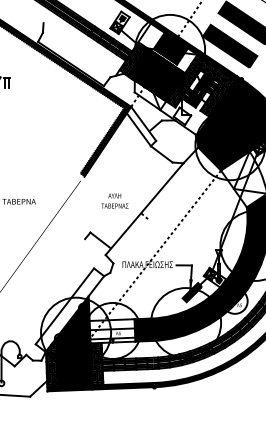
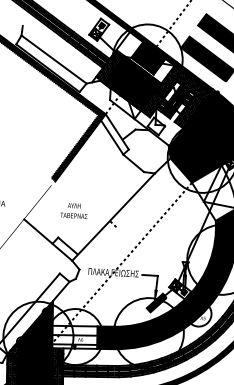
line: (76, 54) -> (53, 59), added
text: (114, 200) -> (73, 210), moved
line: (80, 235) -> (48, 239), added

